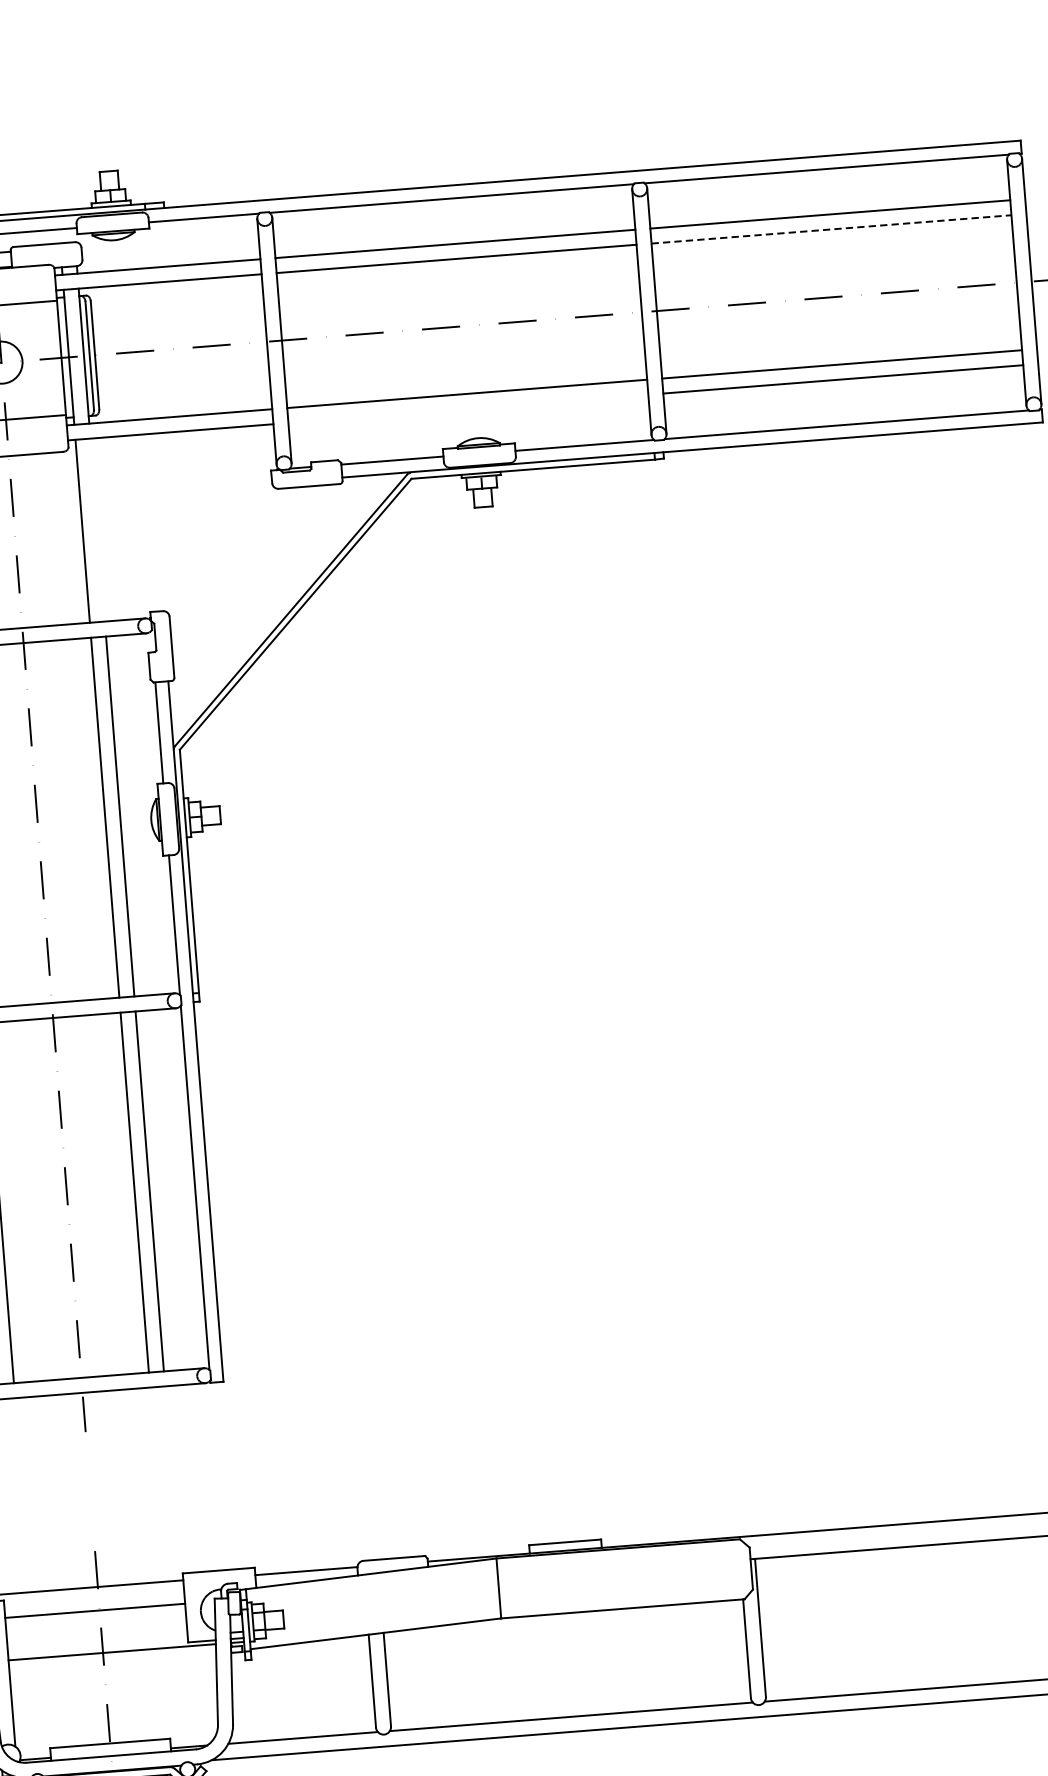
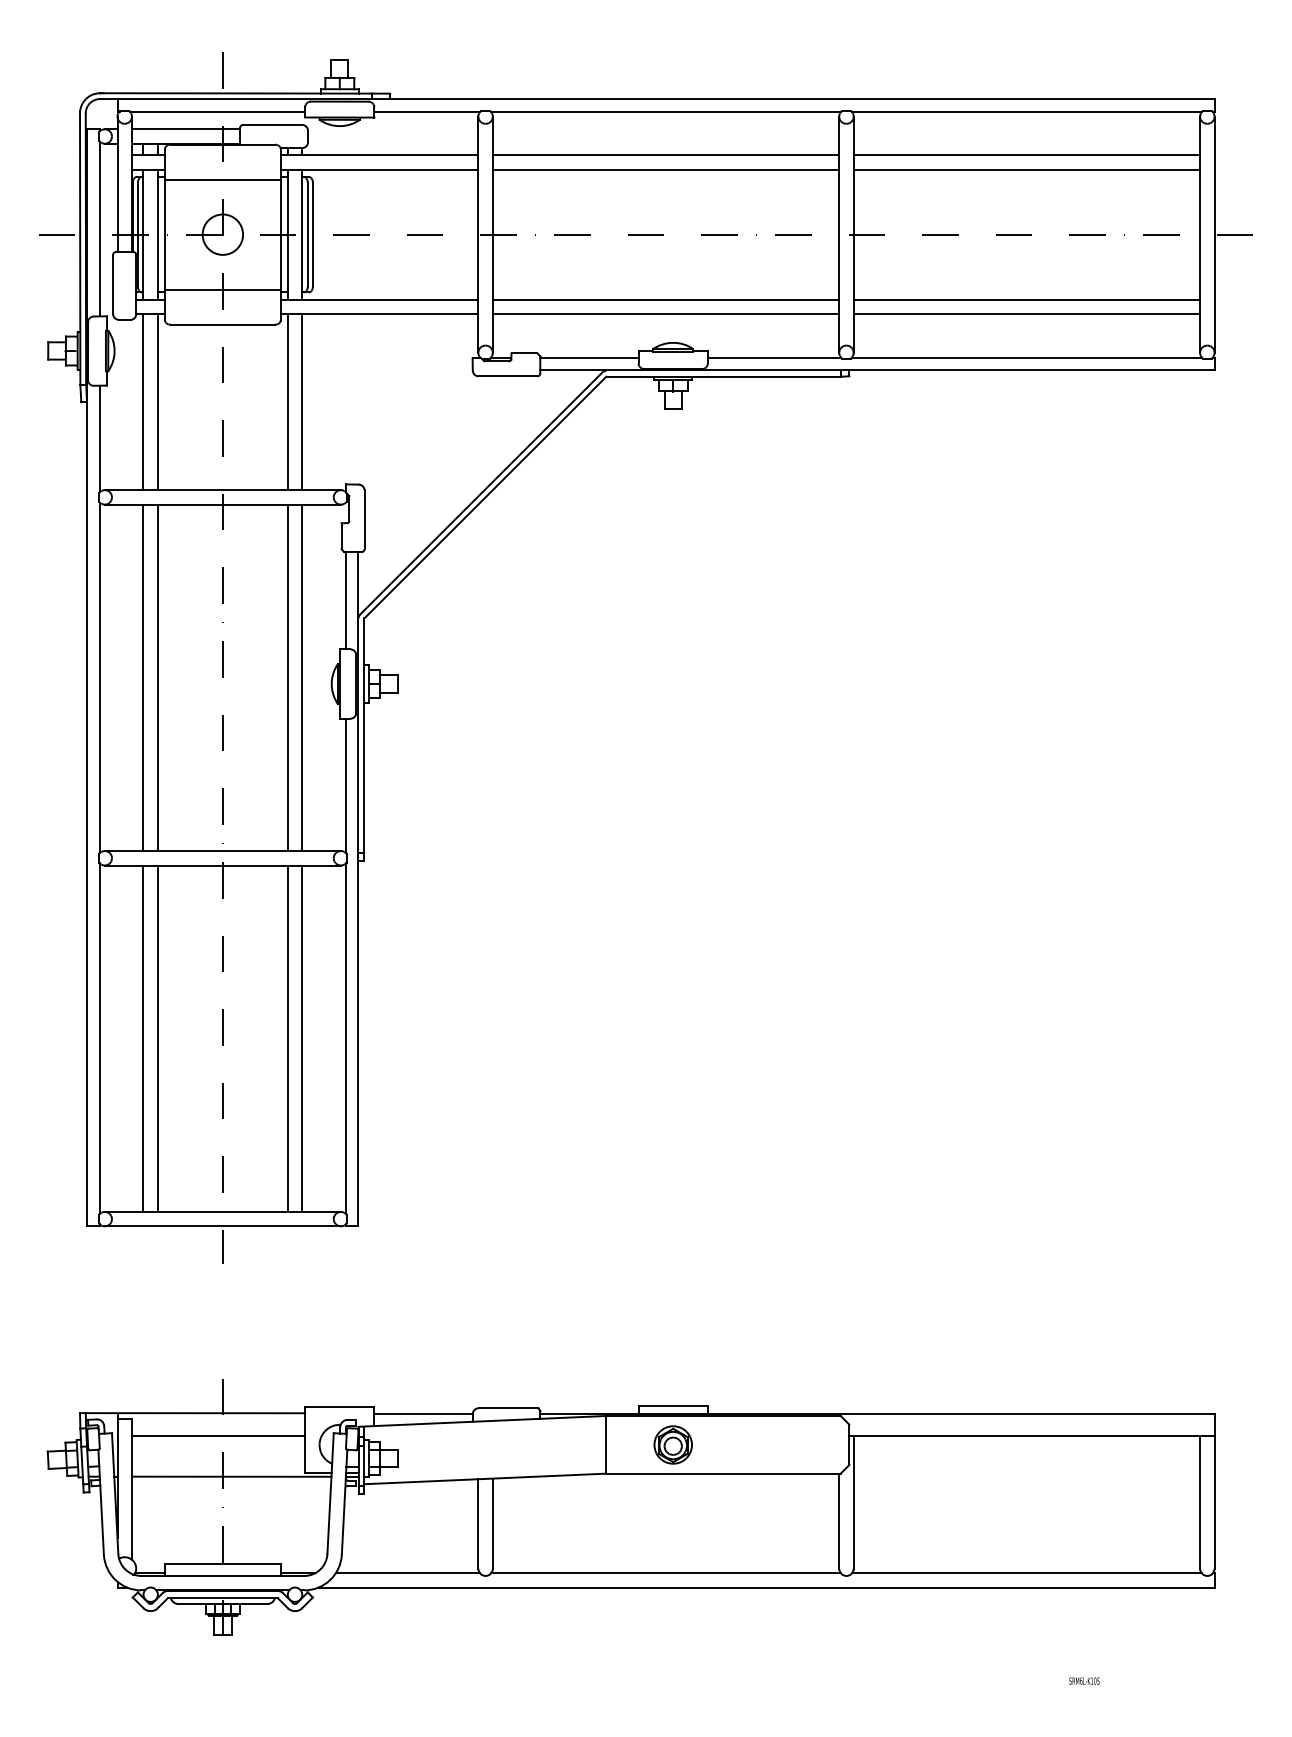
line: (832, 229) -> (1027, 169), dashed -> solid
line: (467, 409) -> (665, 314), added
line: (97, 530) -> (302, 402), added
part: (567, 1582) -> (672, 1444), added

